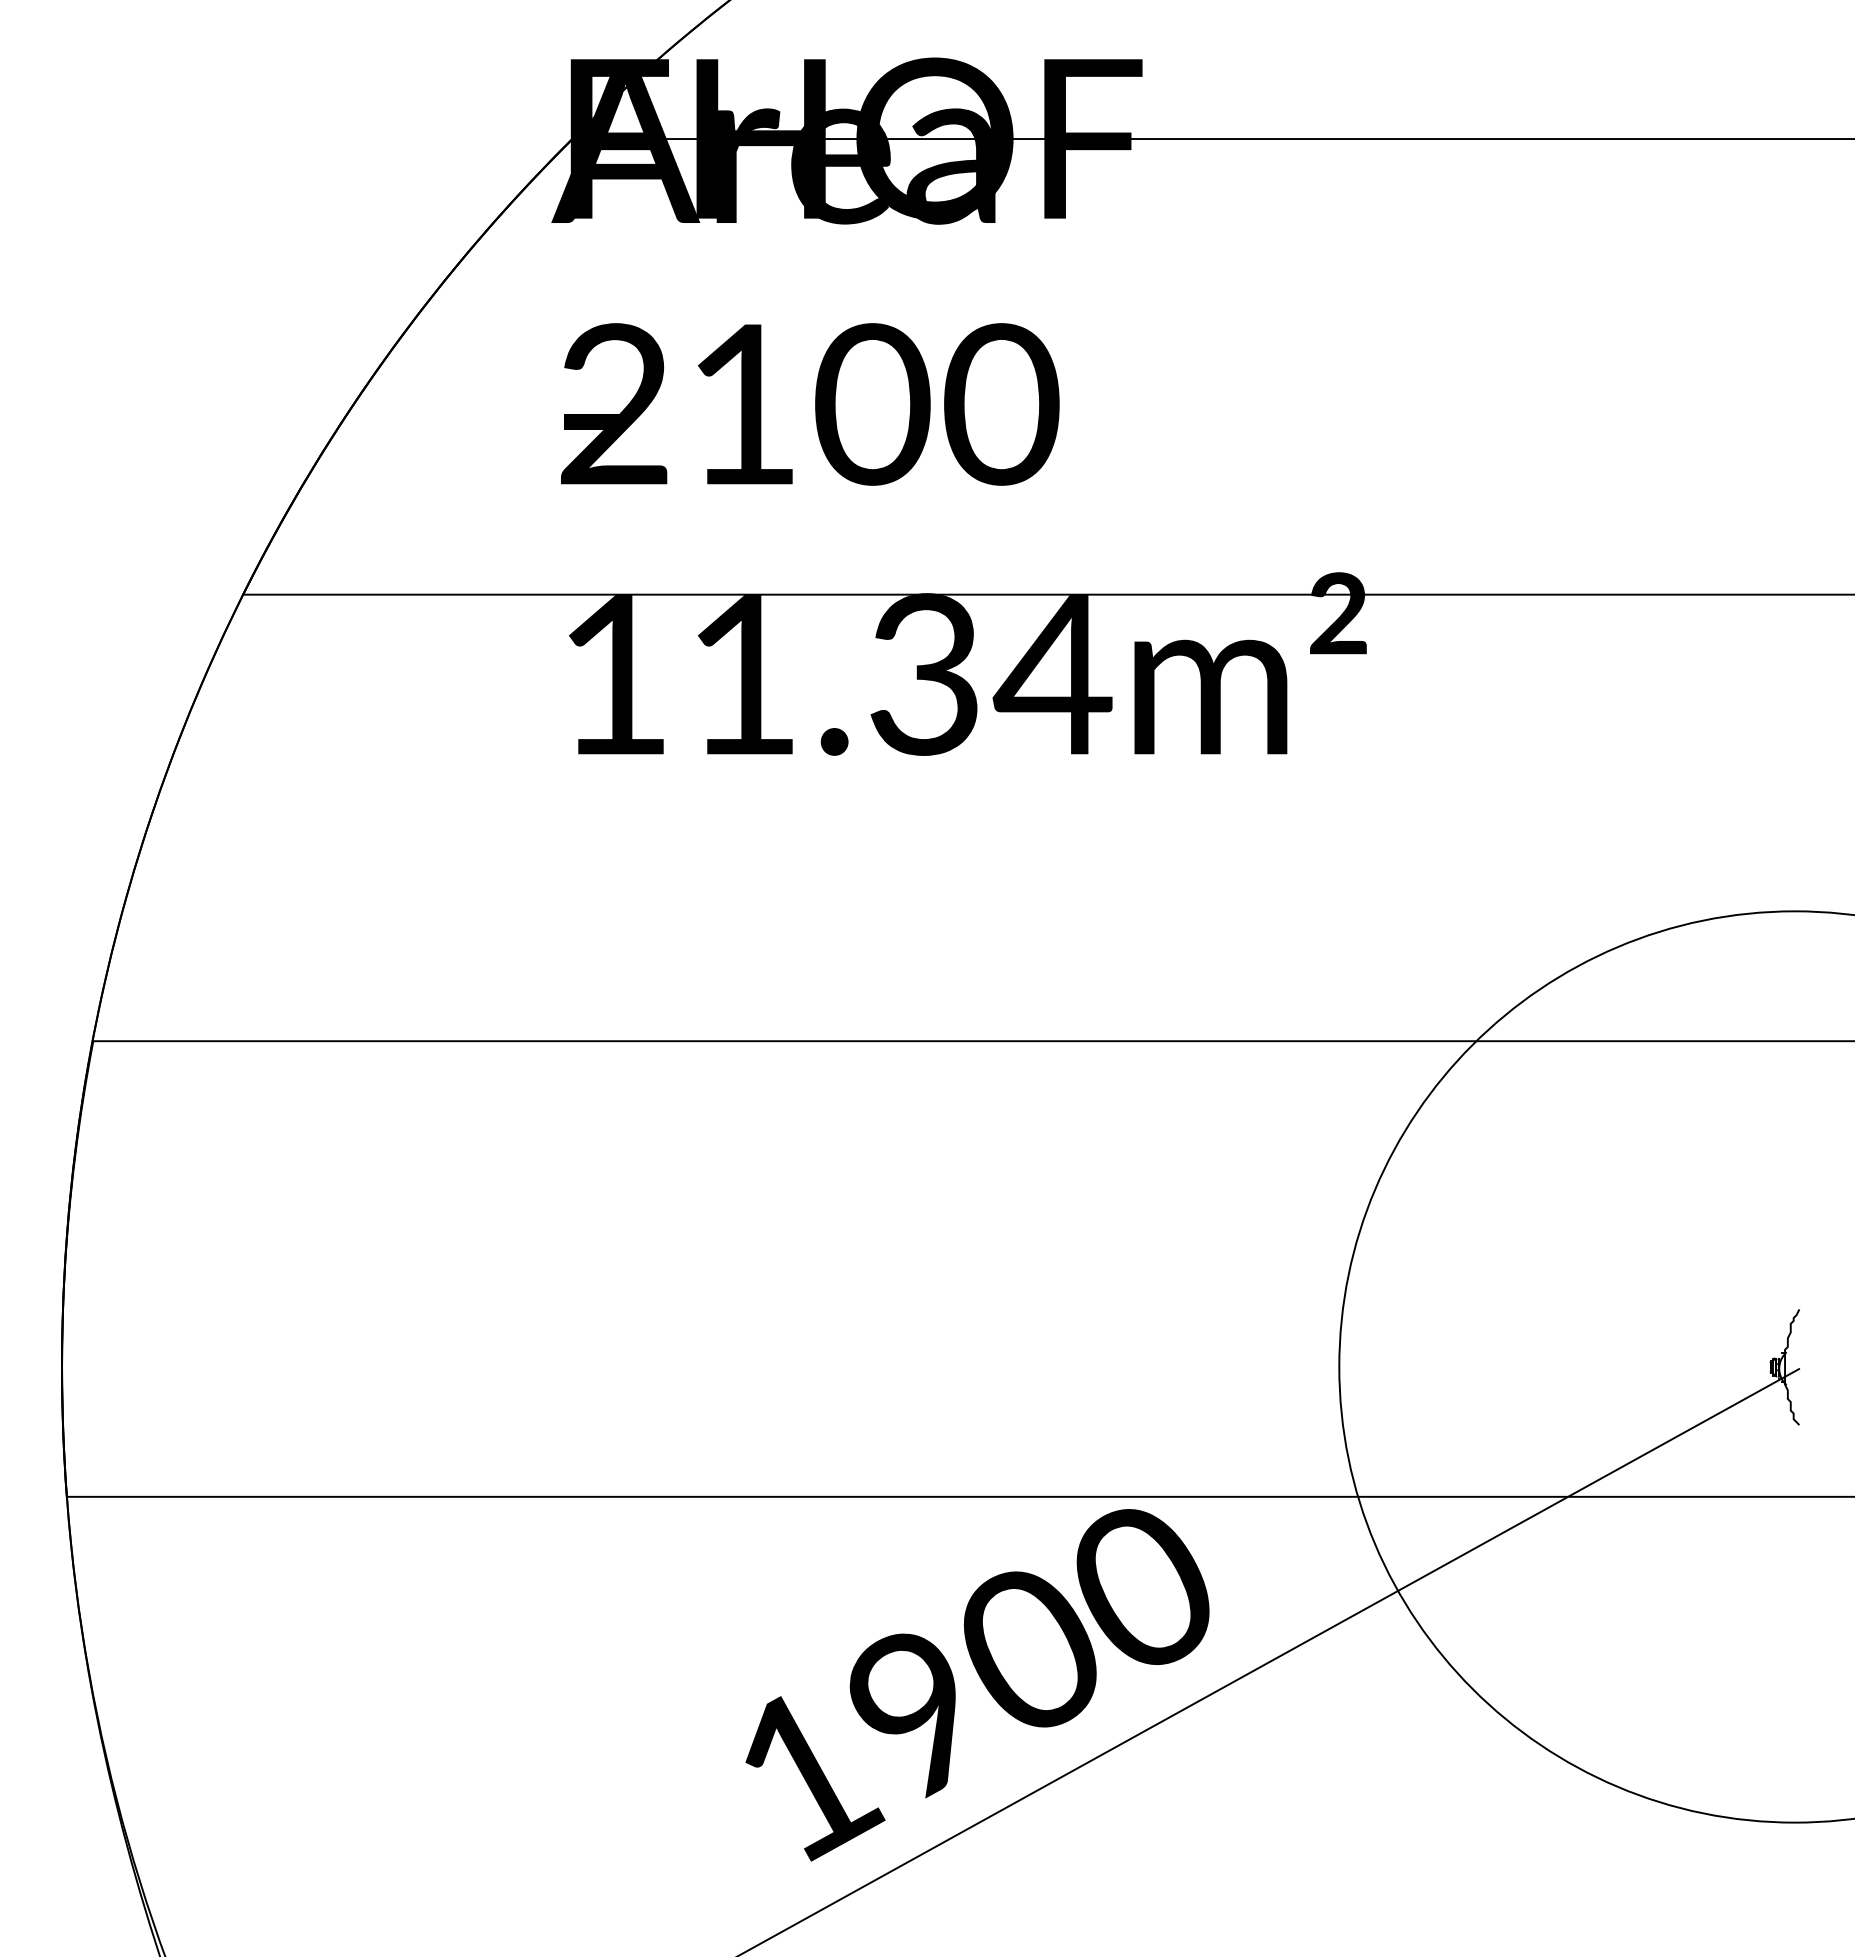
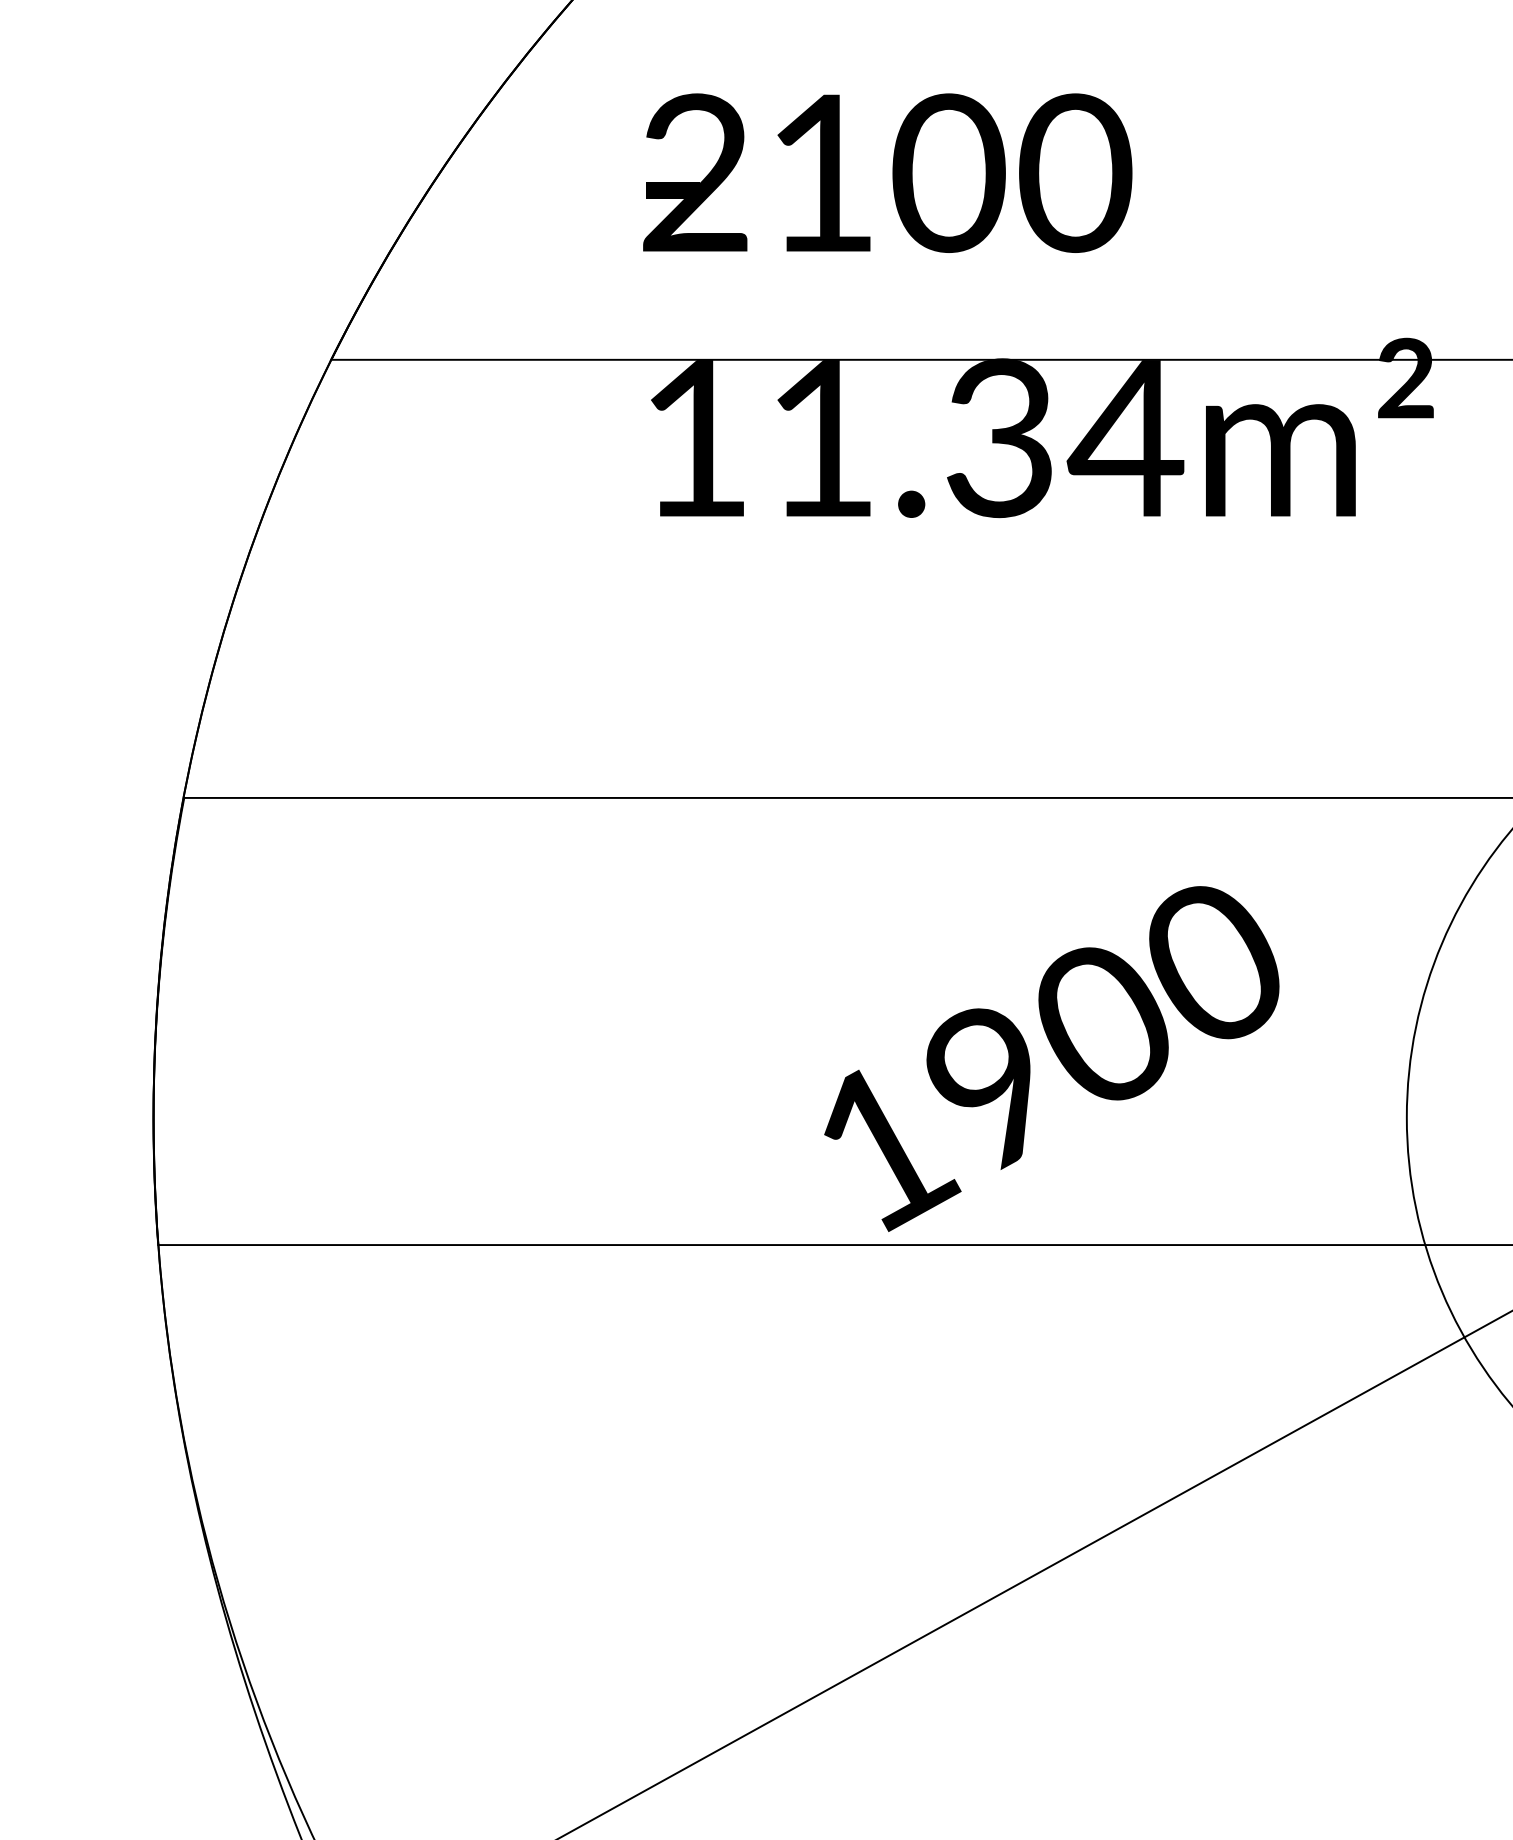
text: (977, 1685) -> (1051, 1059), moved

